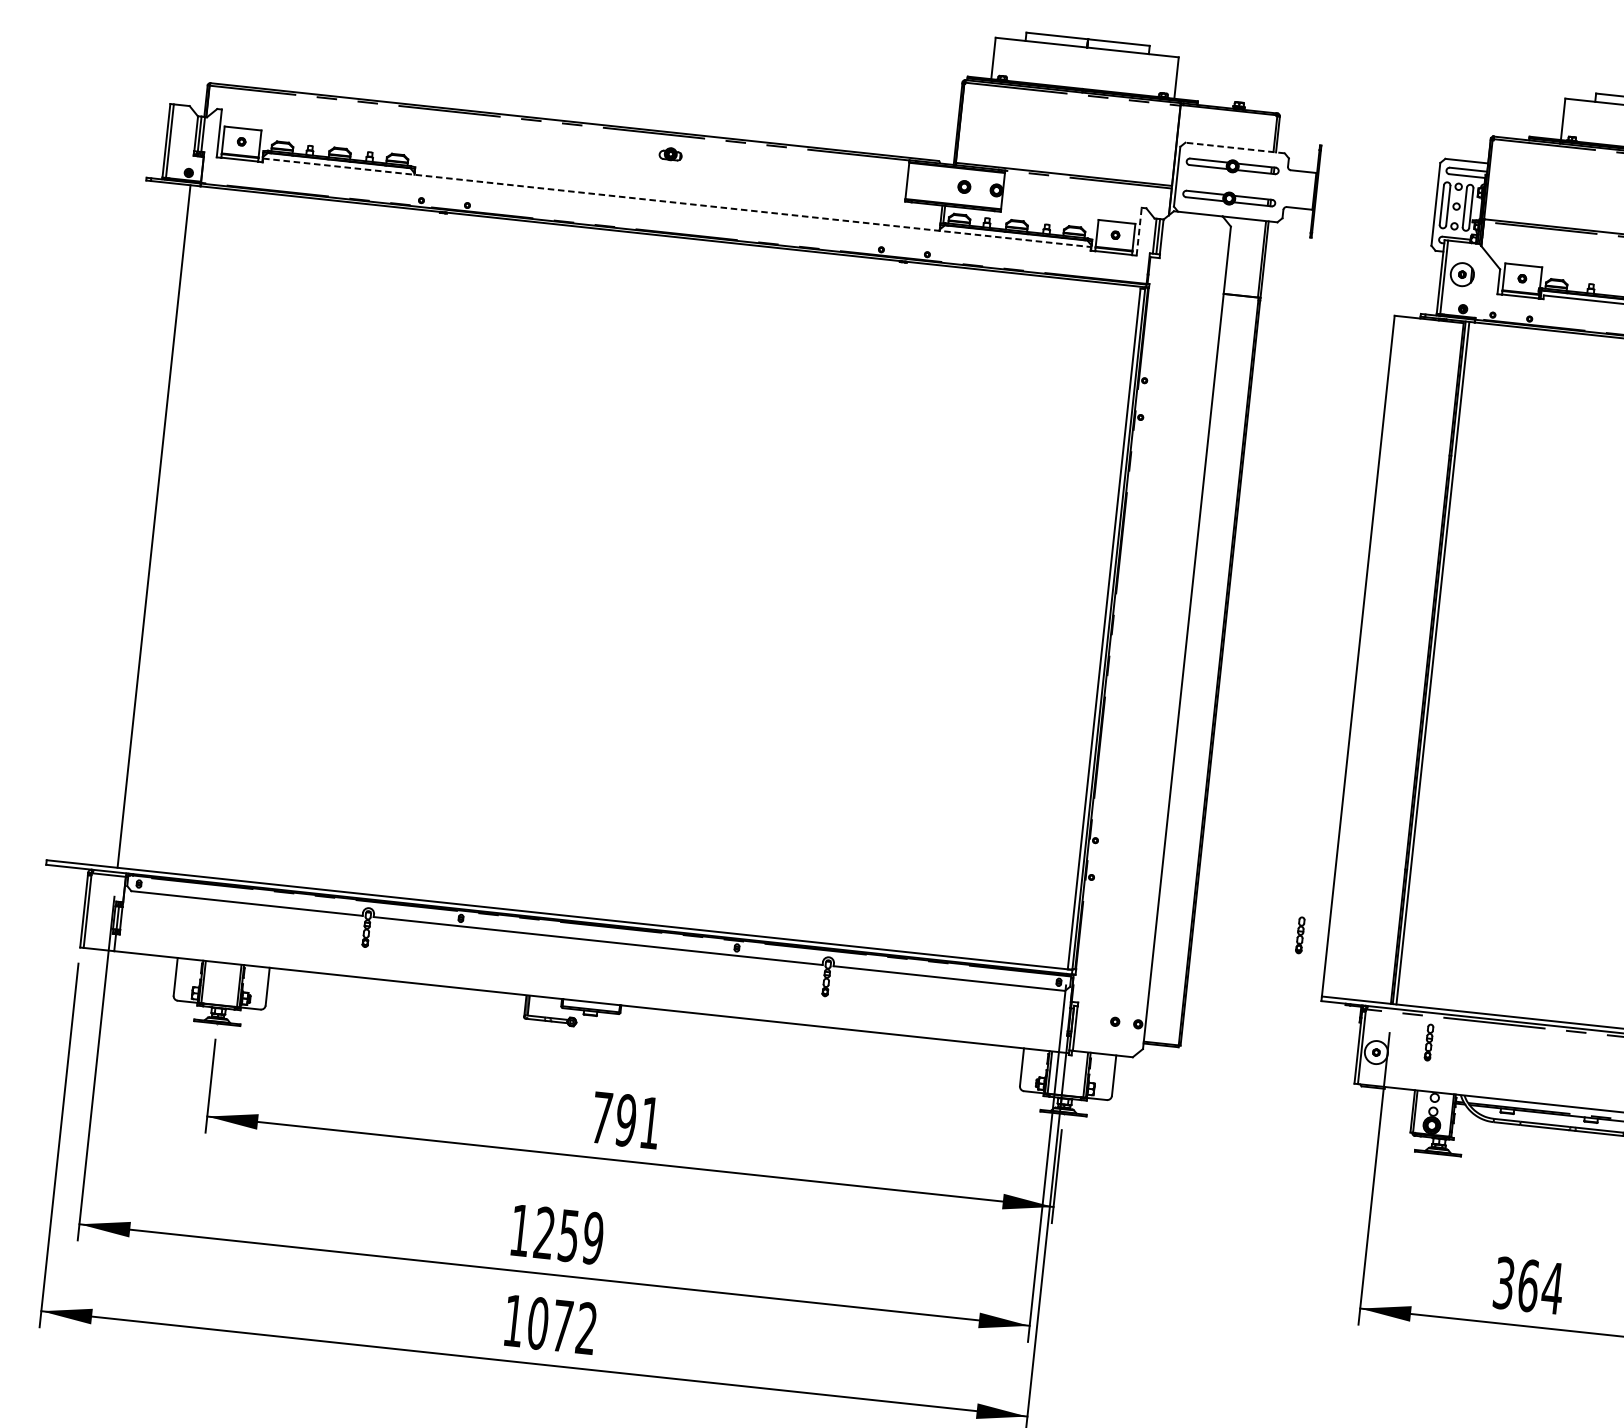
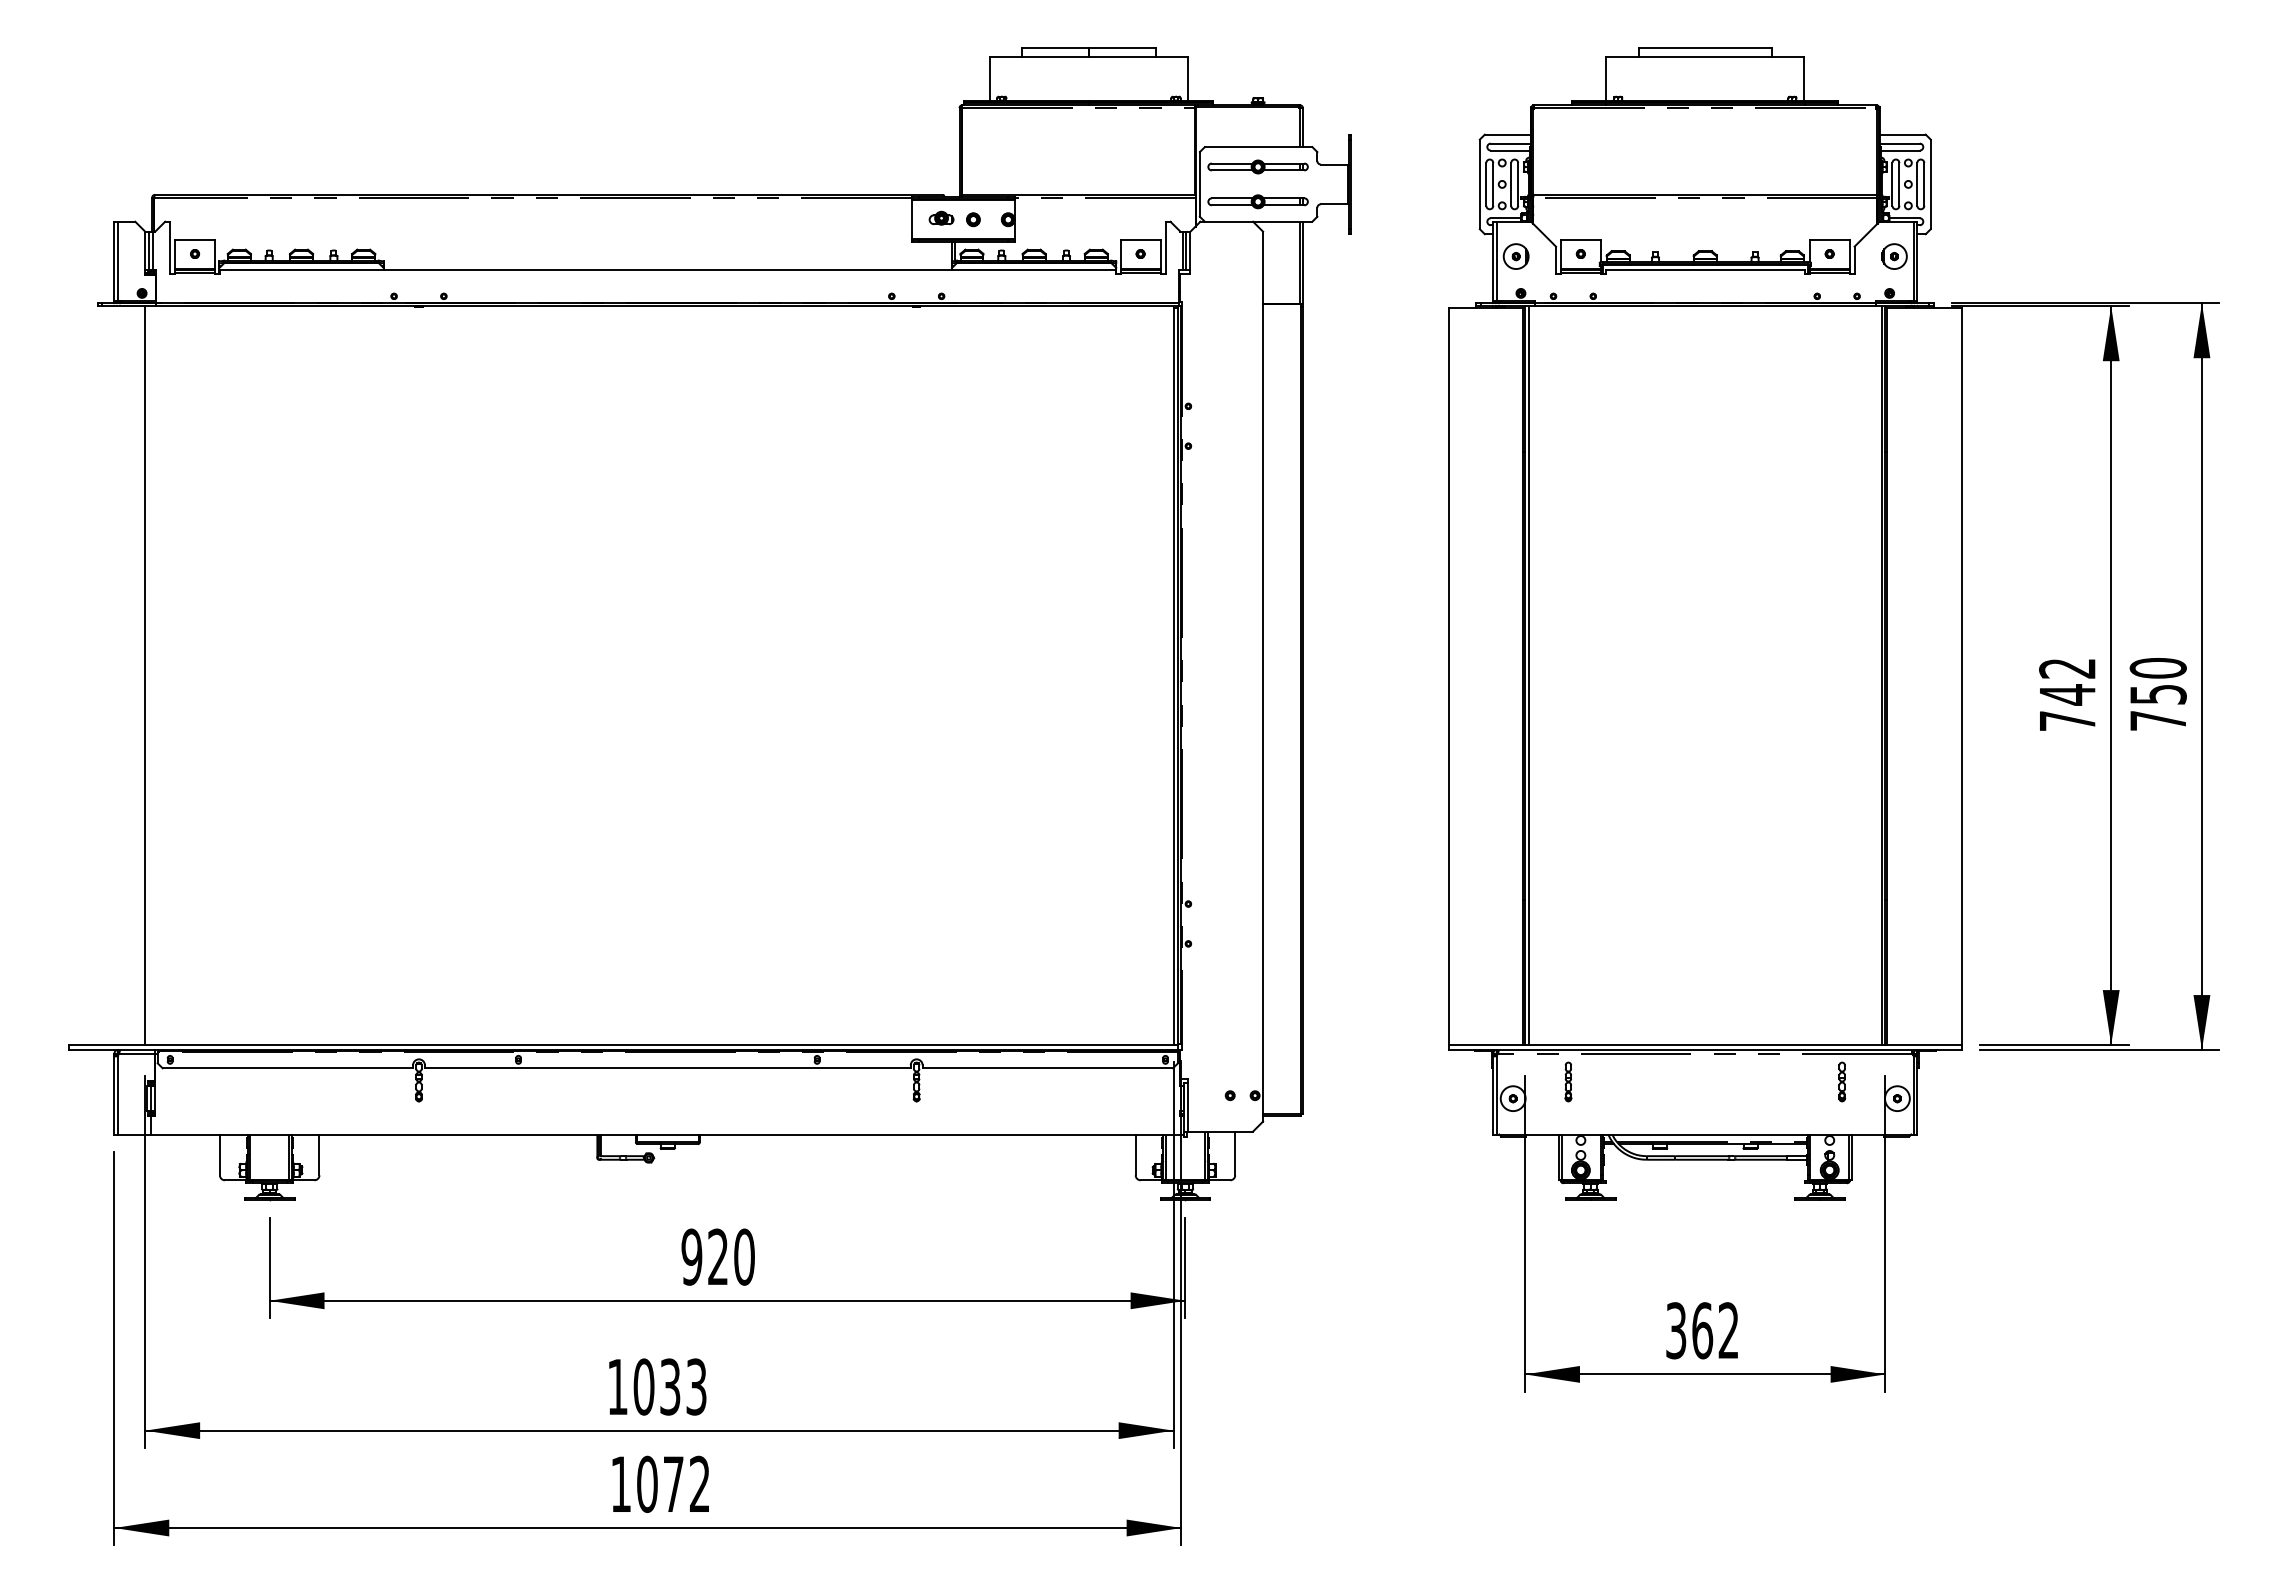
line: (1234, 148) -> (1258, 147), dashed -> solid
part: (670, 153) -> (941, 217), moved
line: (676, 202) -> (667, 269), dashed -> solid
line: (1139, 231) -> (1165, 247), dashed -> solid
part: (1300, 934) -> (1418, 981), removed
text: (625, 1119) -> (717, 1256), 791 -> 920
text: (568, 1235) -> (669, 1386), 1259 -> 1033
text: (1552, 1288) -> (1728, 1330), 364 -> 362

